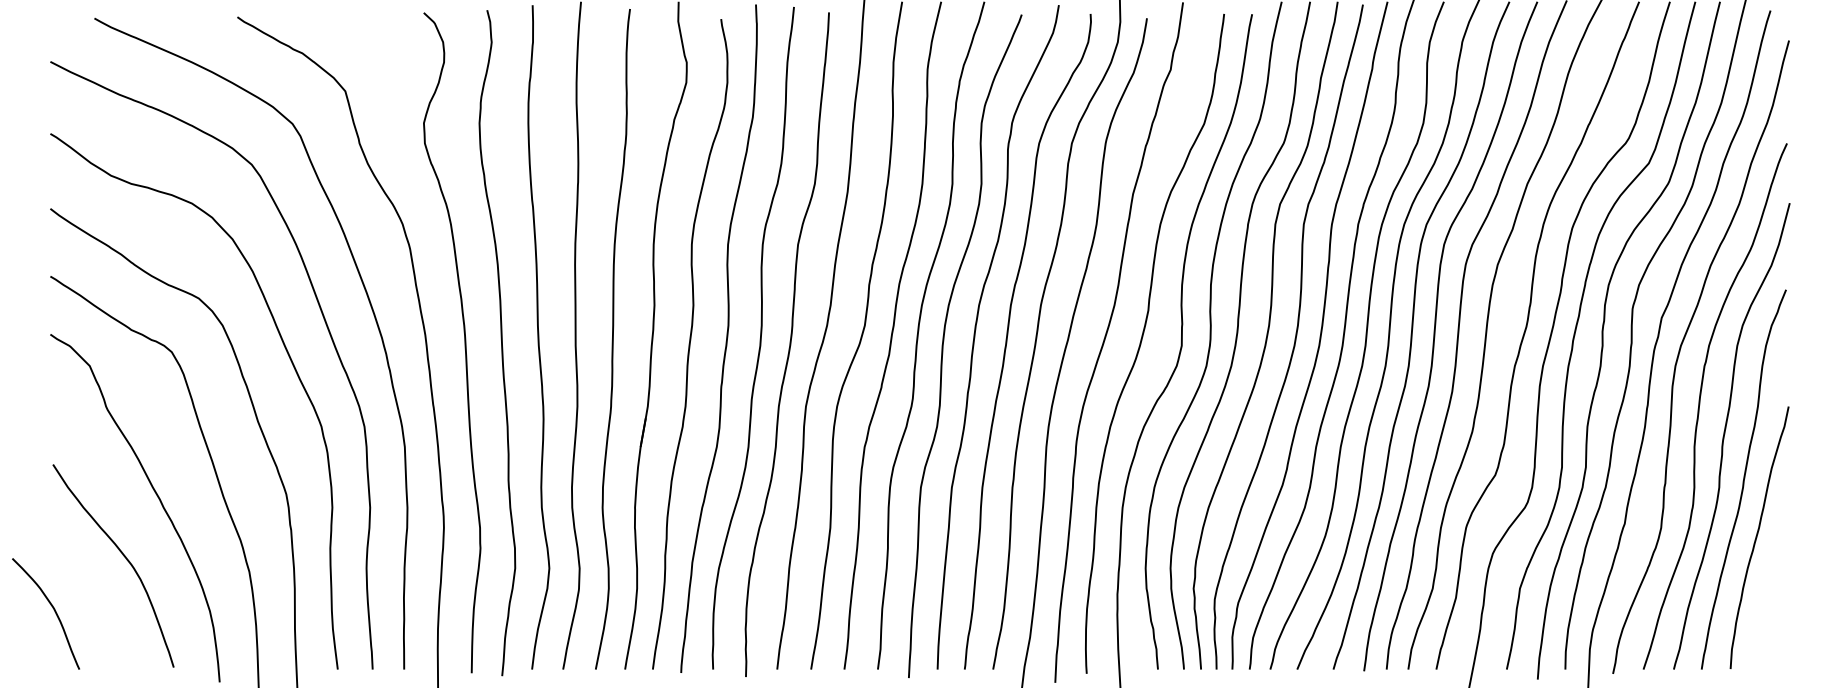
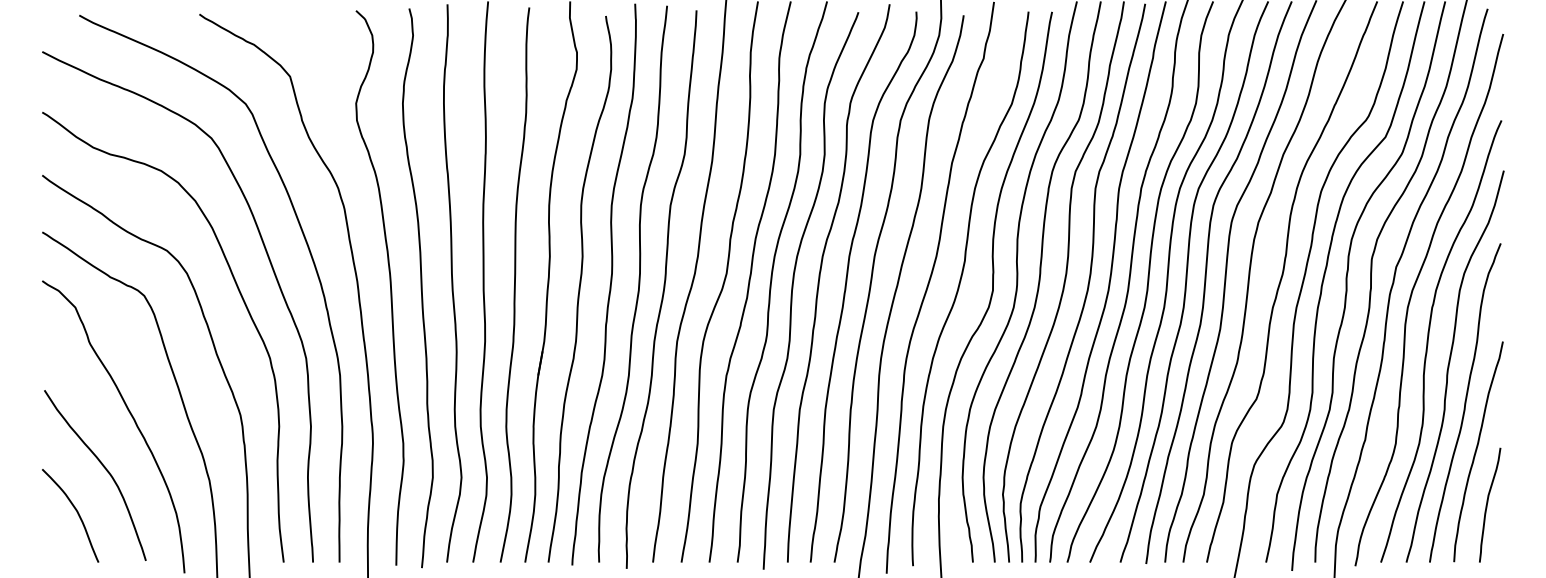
curve: (1770, 601) -> (1487, 505), added
curve: (53, 610) -> (76, 512), moved

